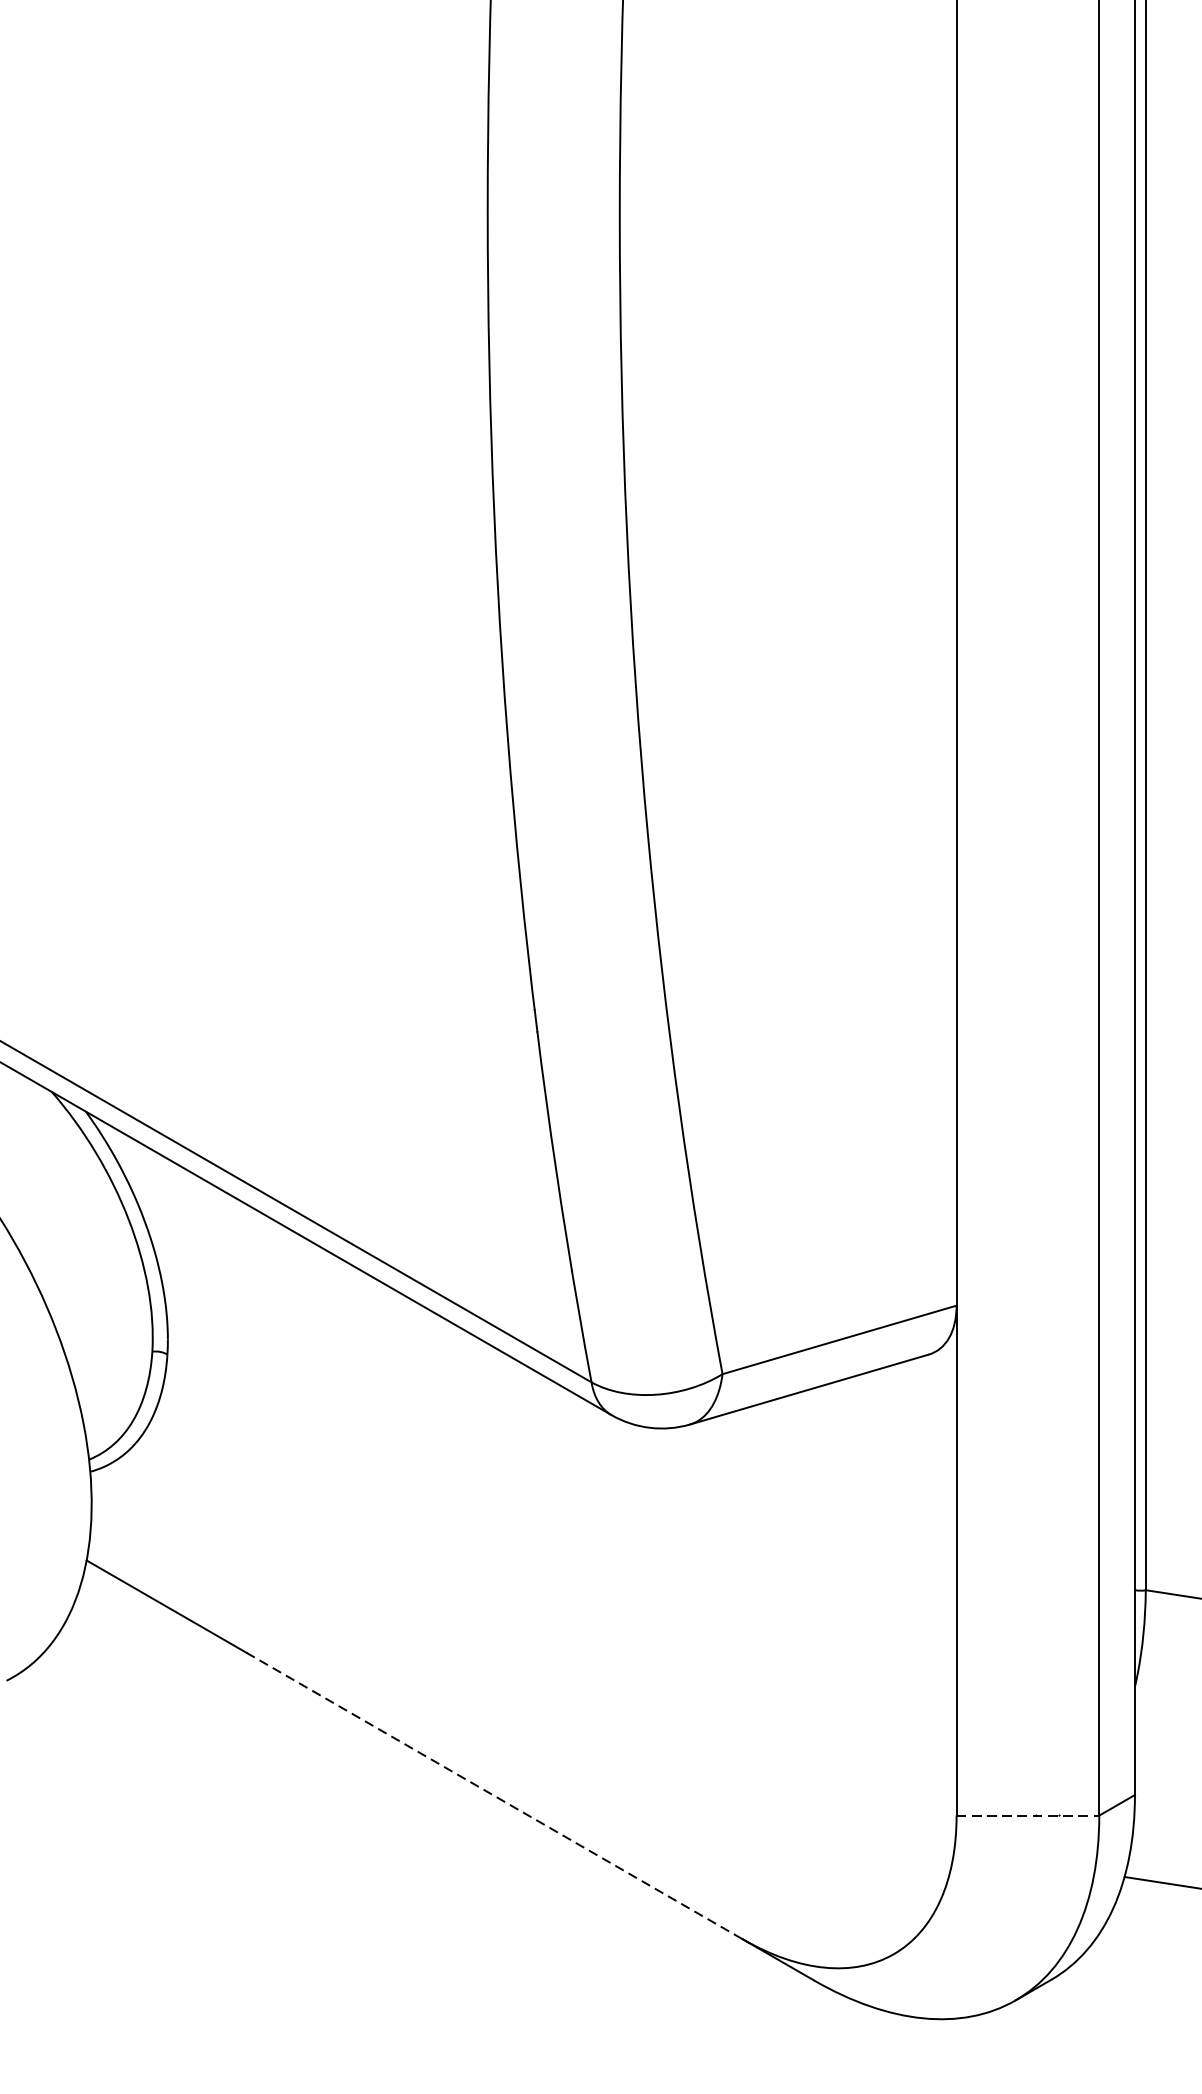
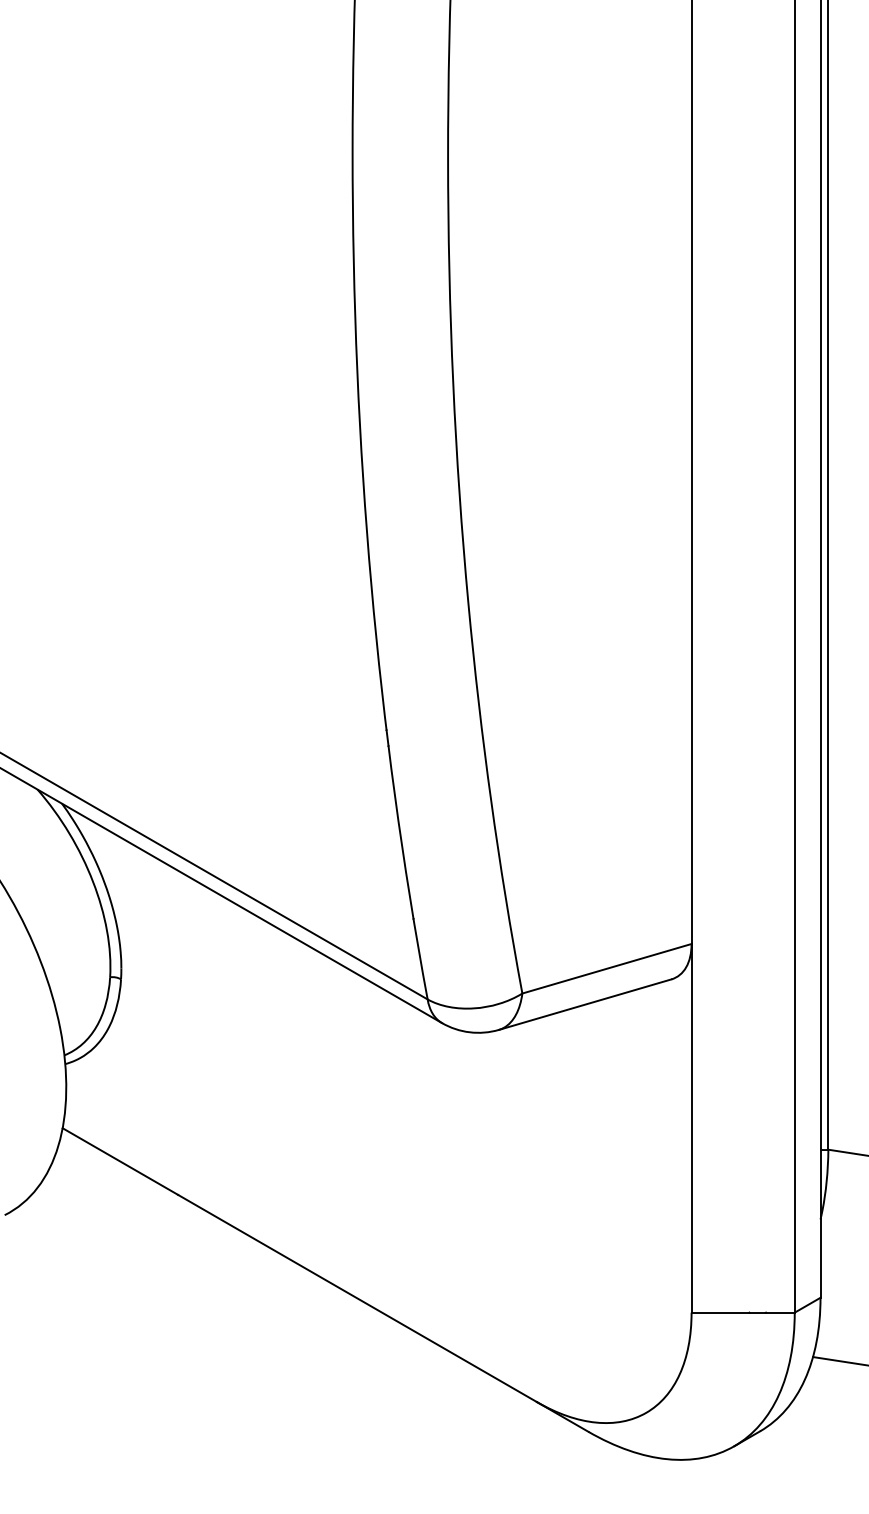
line: (494, 1796) -> (357, 1298), dashed -> solid
line: (1028, 1815) -> (743, 1312), dashed -> solid

